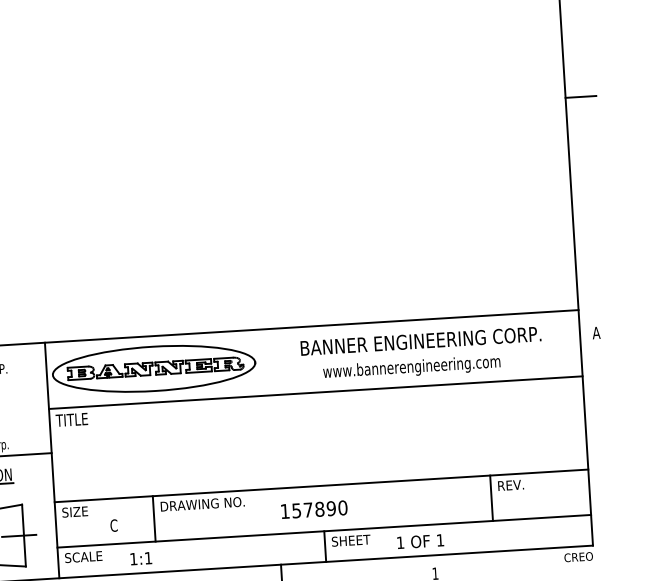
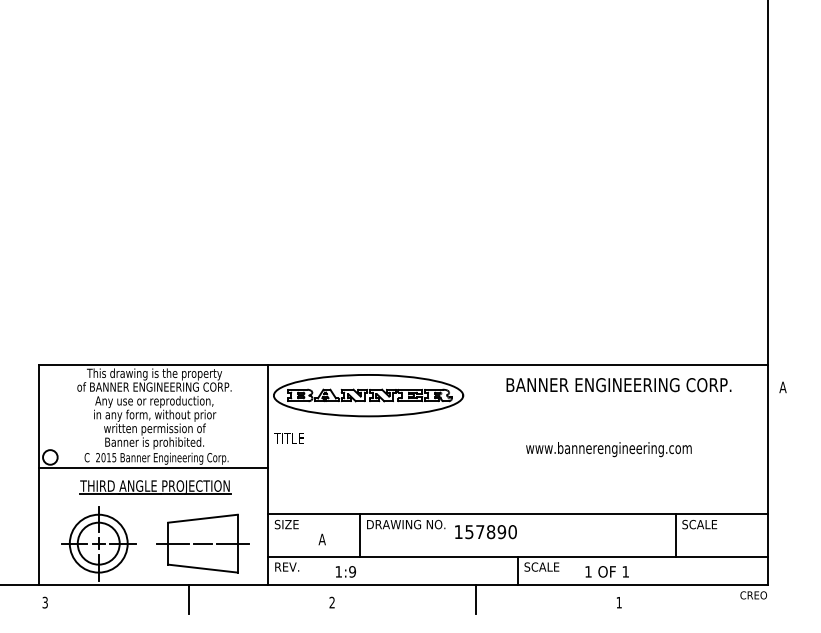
line: (580, 97) -> (781, 166), removed
text: (411, 367) -> (608, 449), moved
line: (315, 393) -> (517, 427), removed
text: (516, 484) -> (699, 524), REV. -> SCALE
text: (313, 510) -> (485, 532), moved
text: (113, 525) -> (321, 539), C -> A
text: (354, 539) -> (545, 566), SHEET -> SCALE
text: (82, 556) -> (291, 566), SCALE -> REV.
text: (148, 557) -> (352, 571), 1:1 -> 1:9

